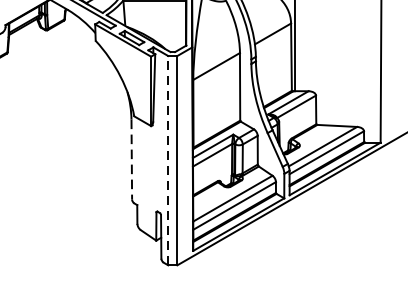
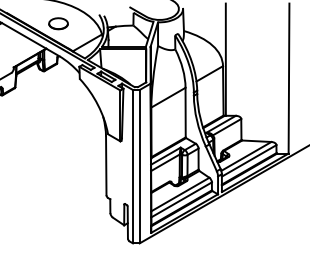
line: (132, 160) -> (106, 166), dashed -> solid
line: (167, 160) -> (132, 166), dashed -> solid

